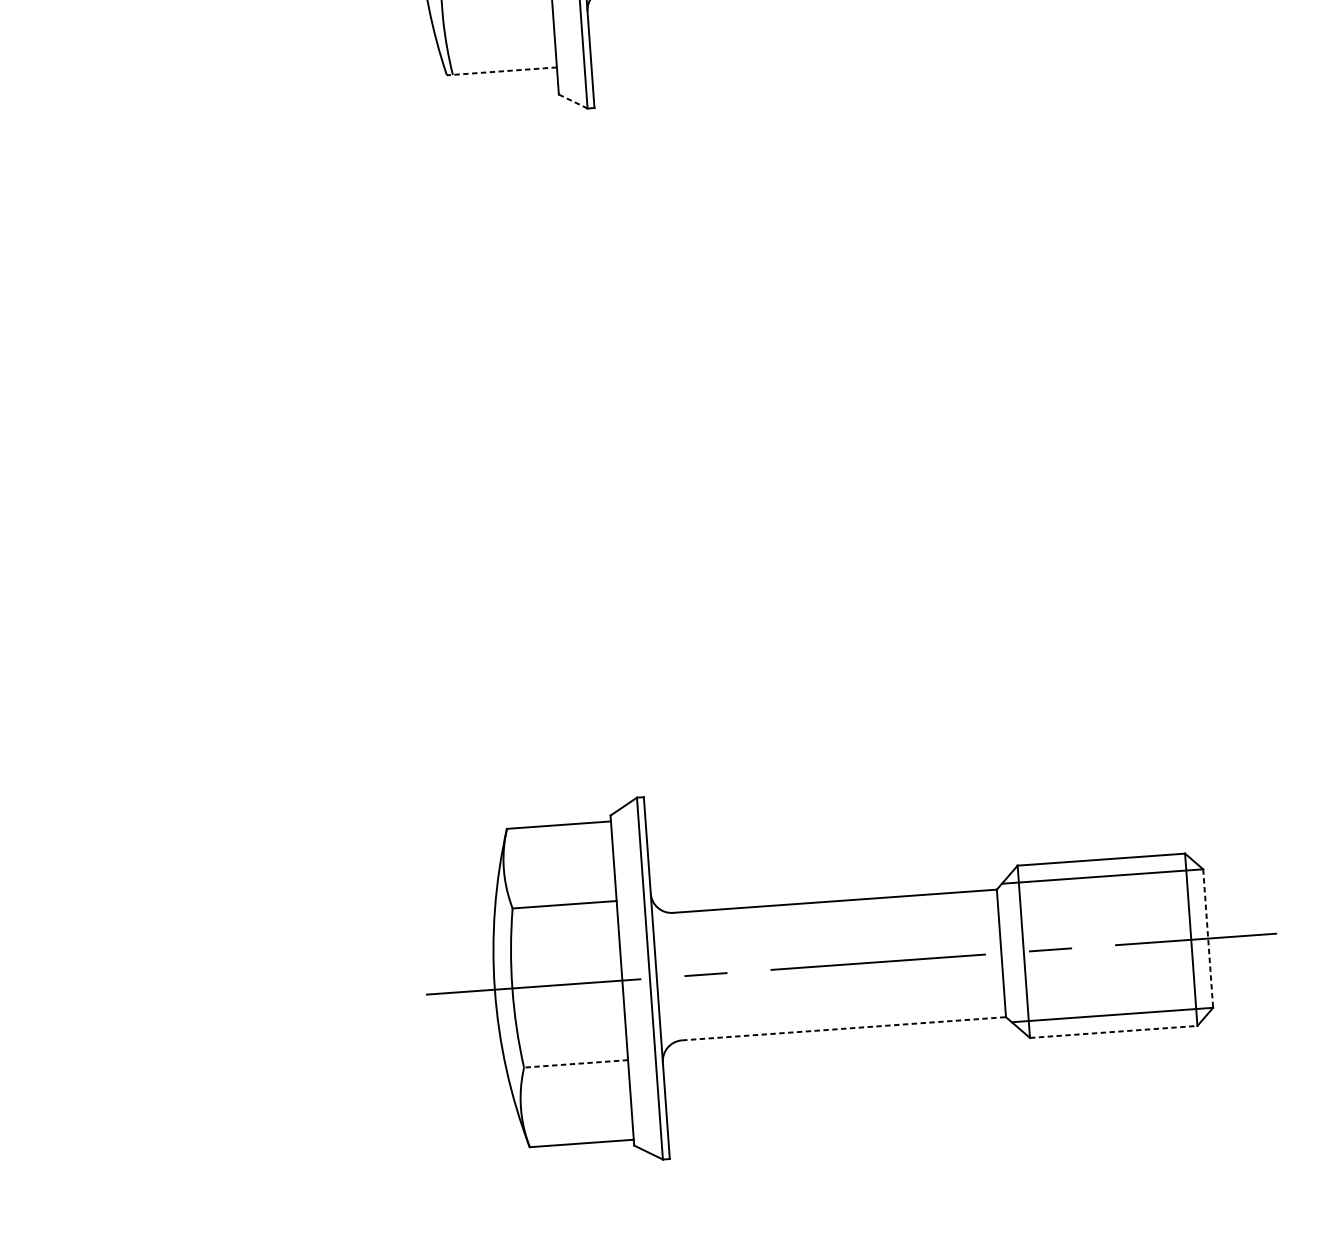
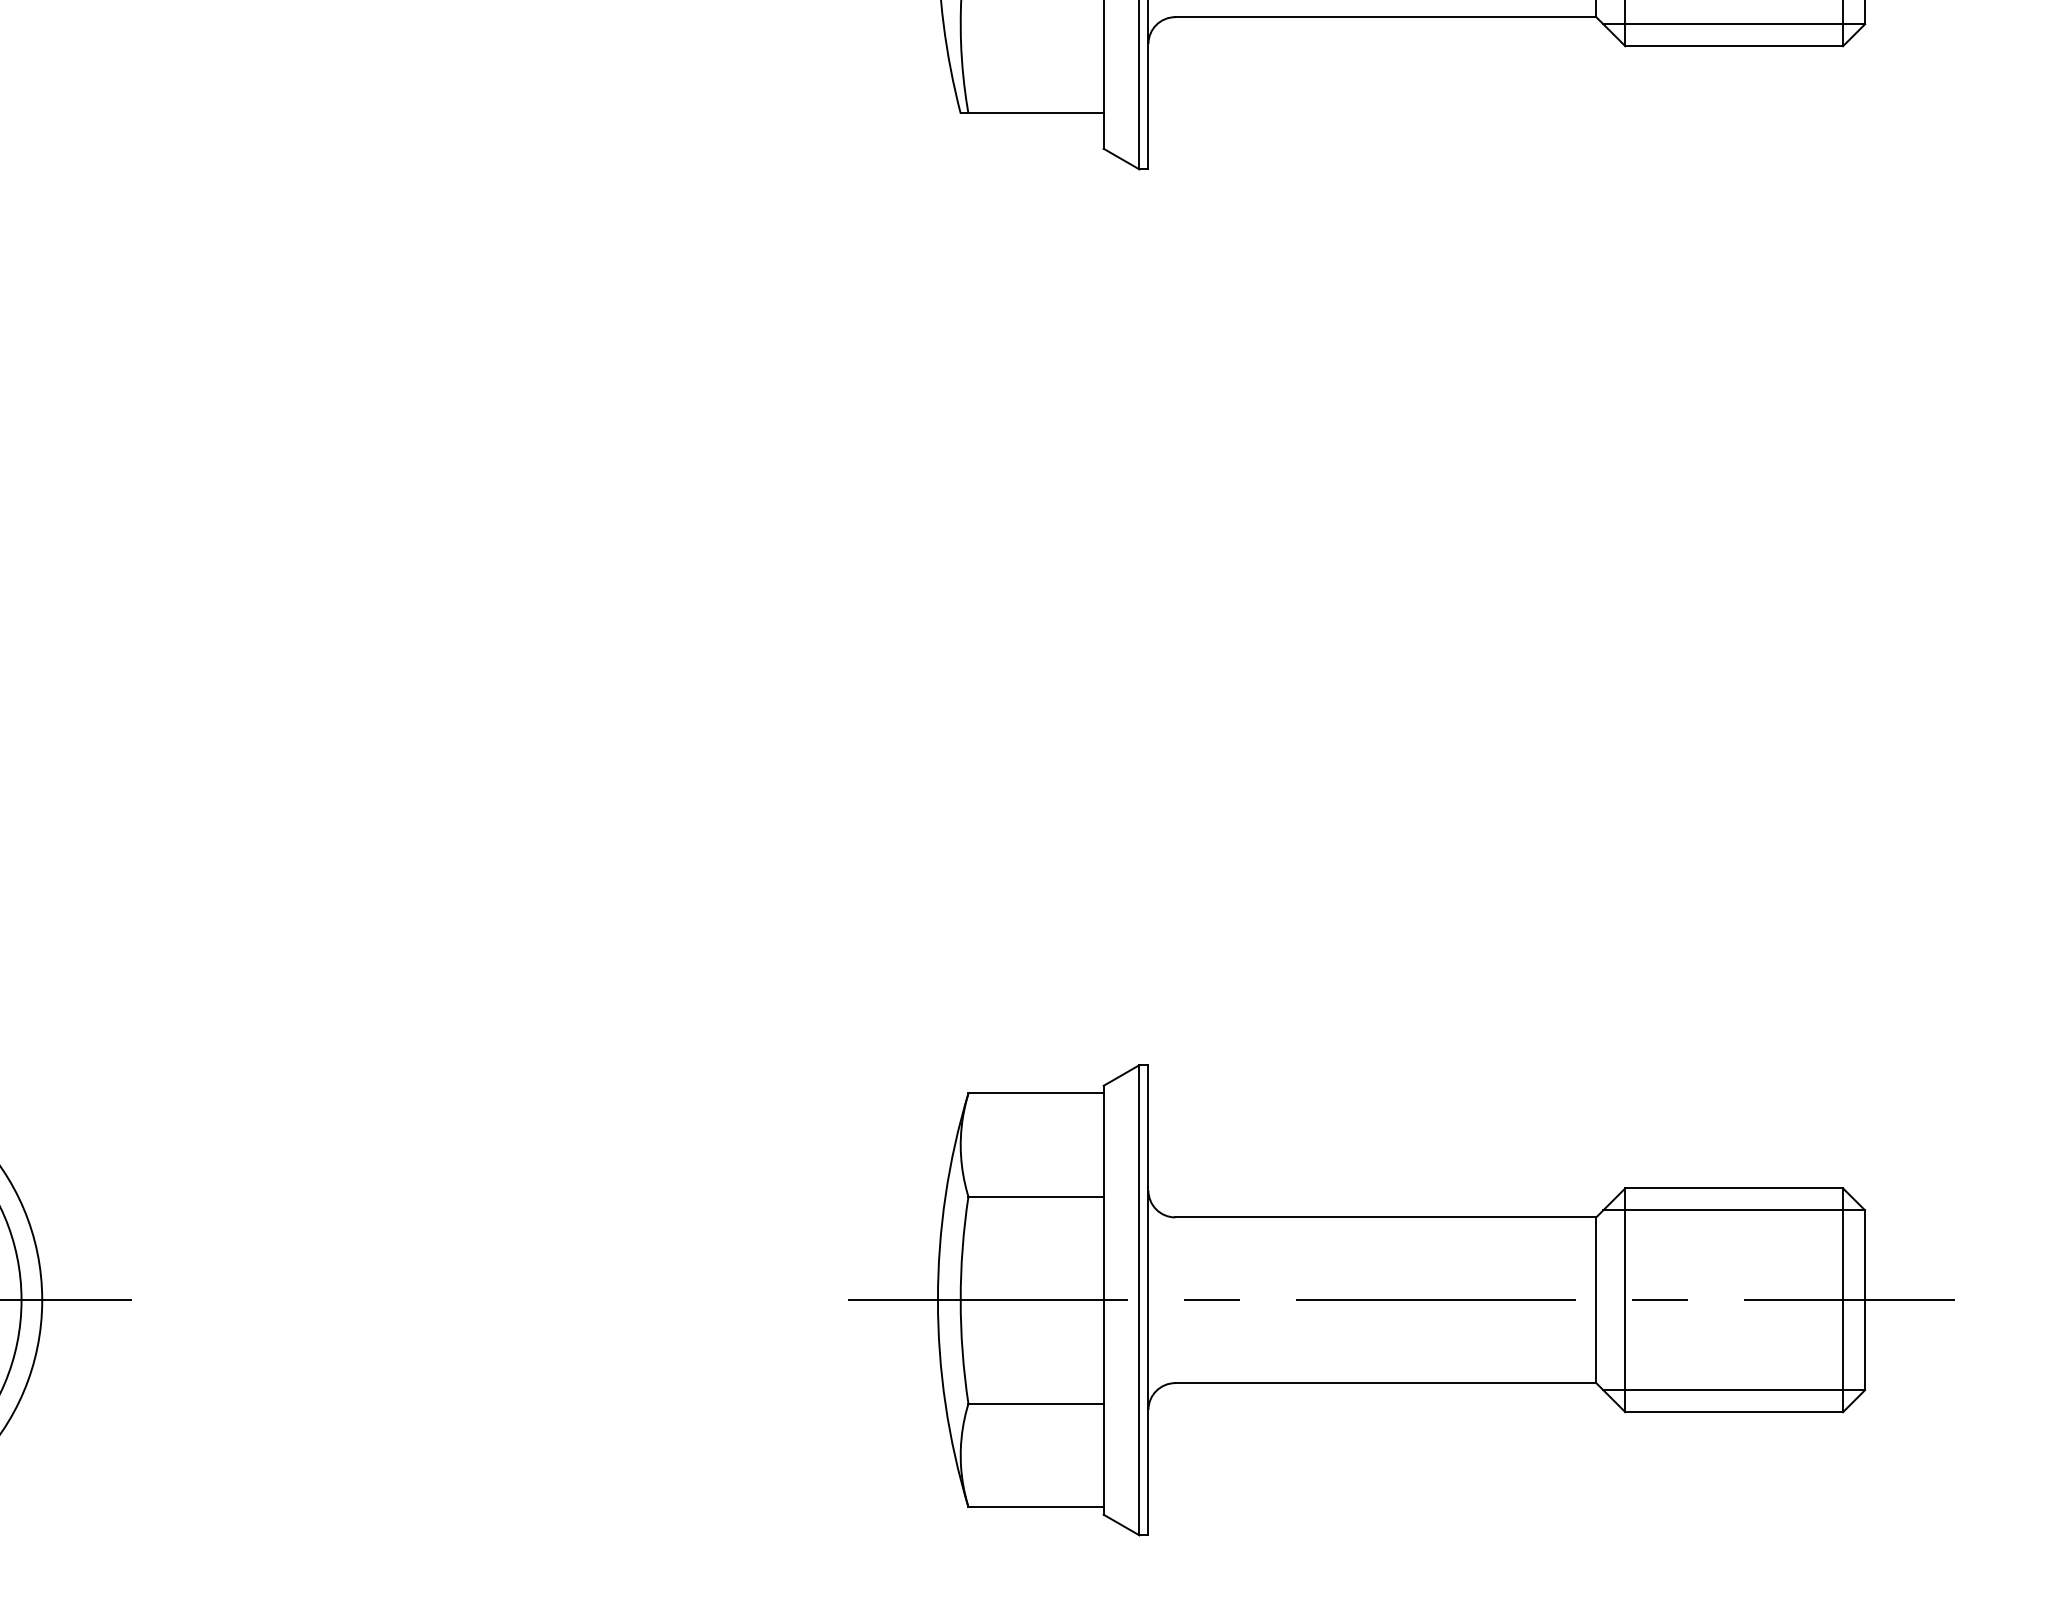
line: (501, 71) -> (1031, 113), dashed -> solid
line: (573, 101) -> (1121, 159), dashed -> solid
line: (1207, 938) -> (1864, 1300), dashed -> solid
line: (844, 1029) -> (1386, 1383), dashed -> solid
line: (1113, 1032) -> (1734, 1412), dashed -> solid
line: (576, 1063) -> (1036, 1403), dashed -> solid

